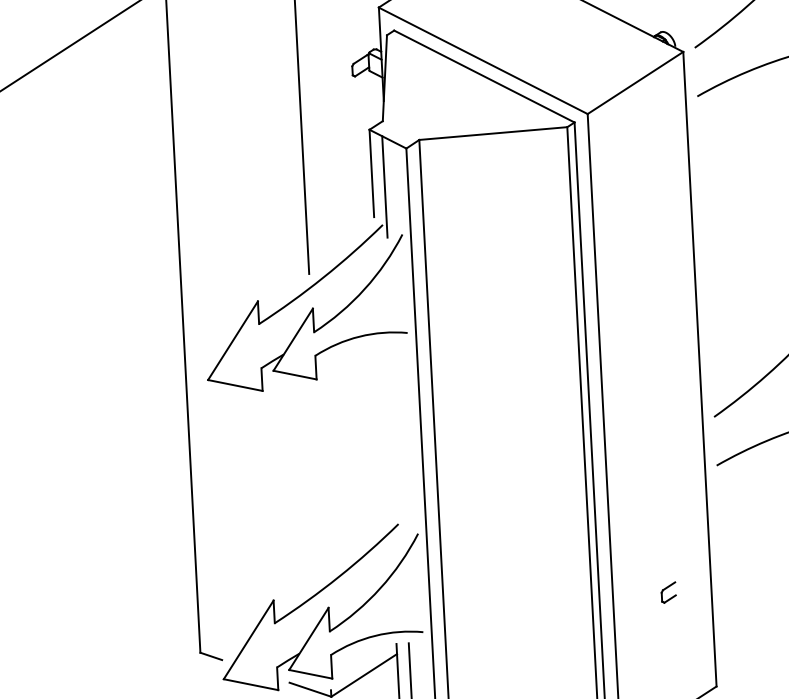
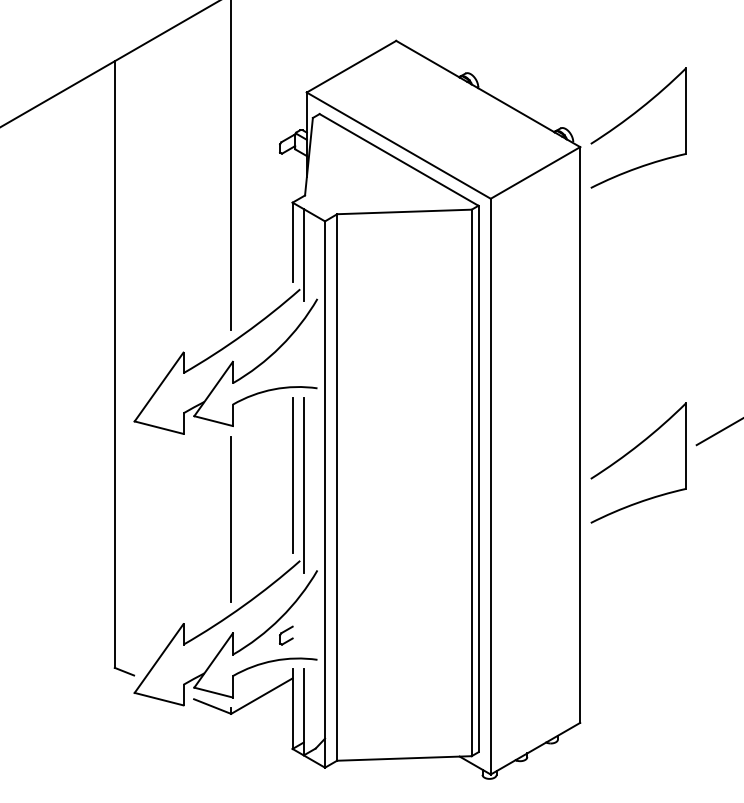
line: (385, 430) -> (292, 475), added
line: (397, 439) -> (303, 484), added
line: (320, 481) -> (231, 518), added
part: (668, 592) -> (286, 635), moved

